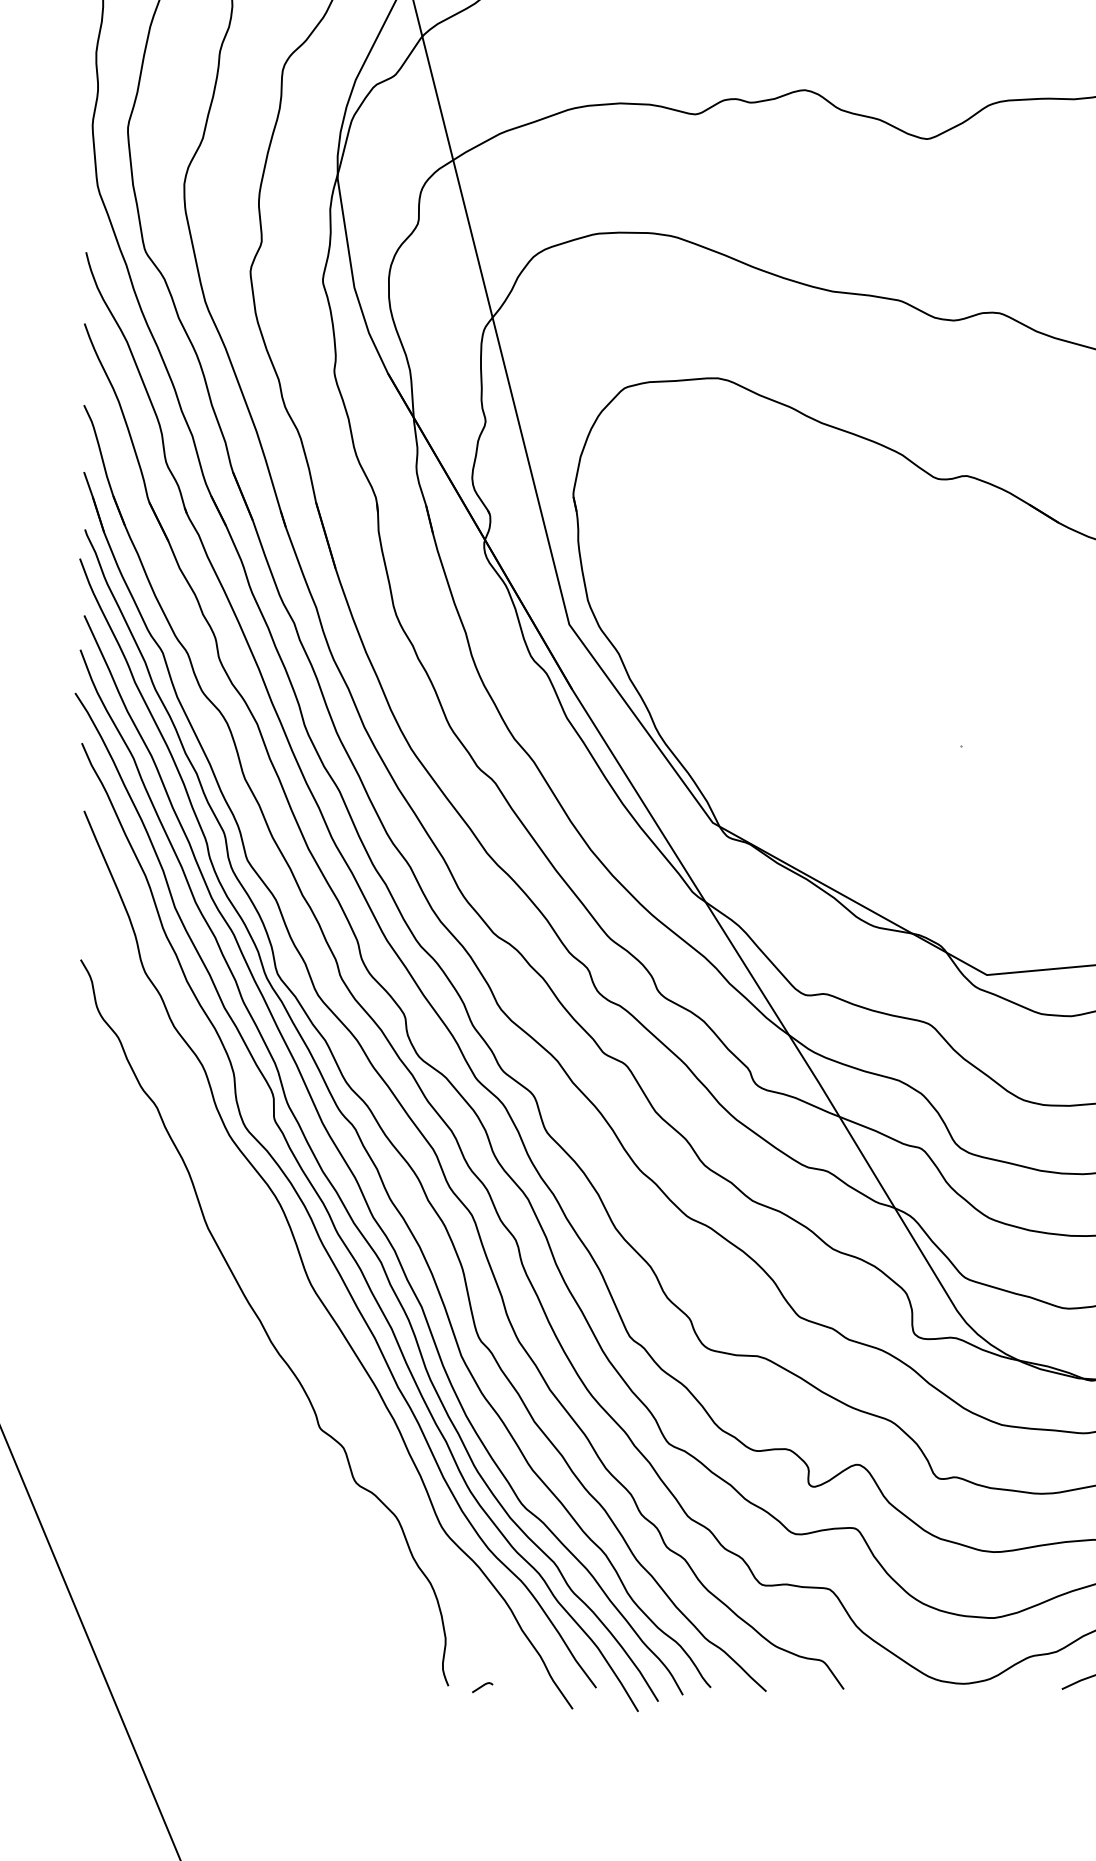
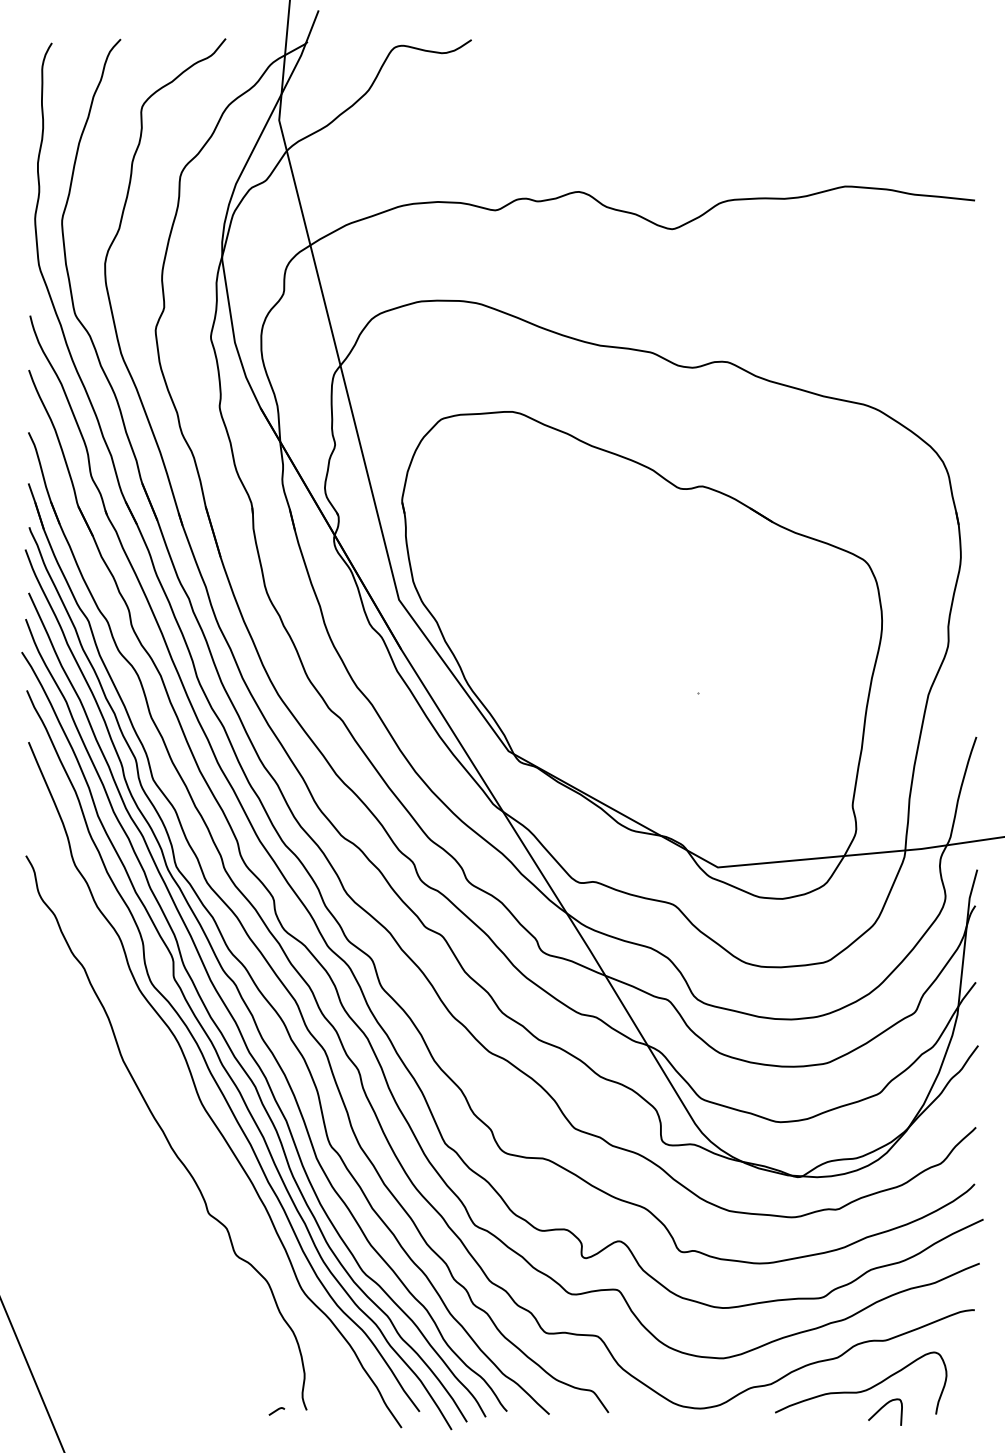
curve: (482, 1687) -> (276, 1411), moved

